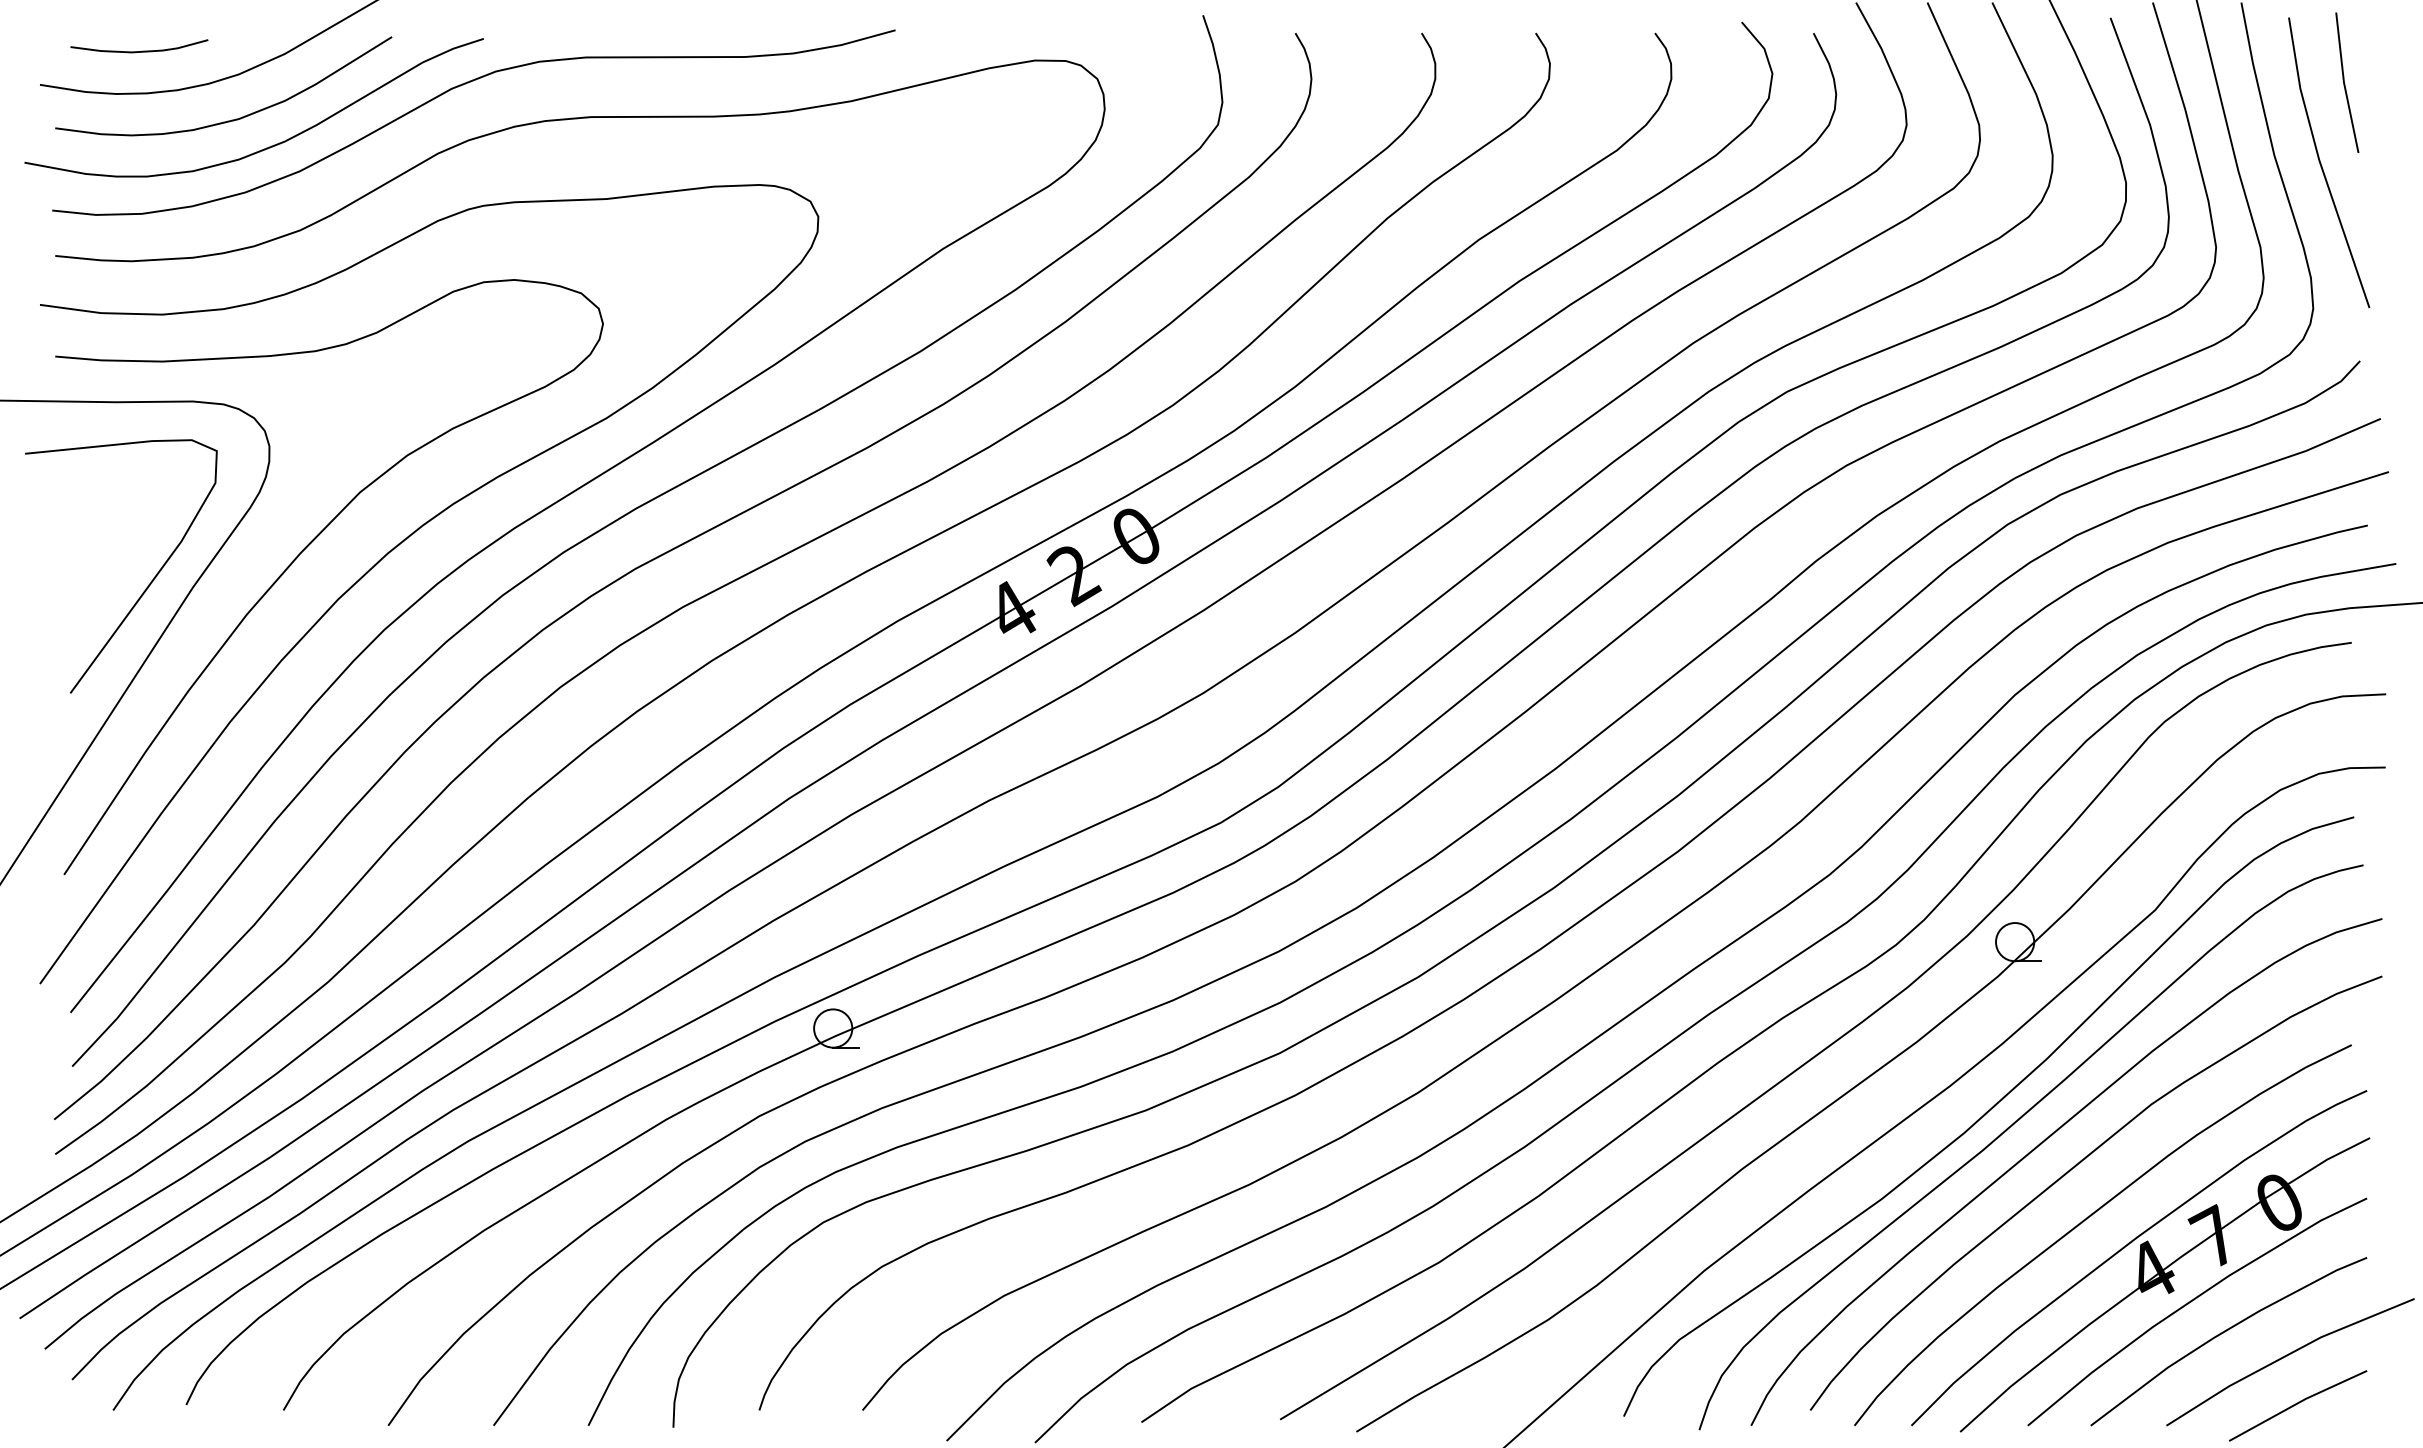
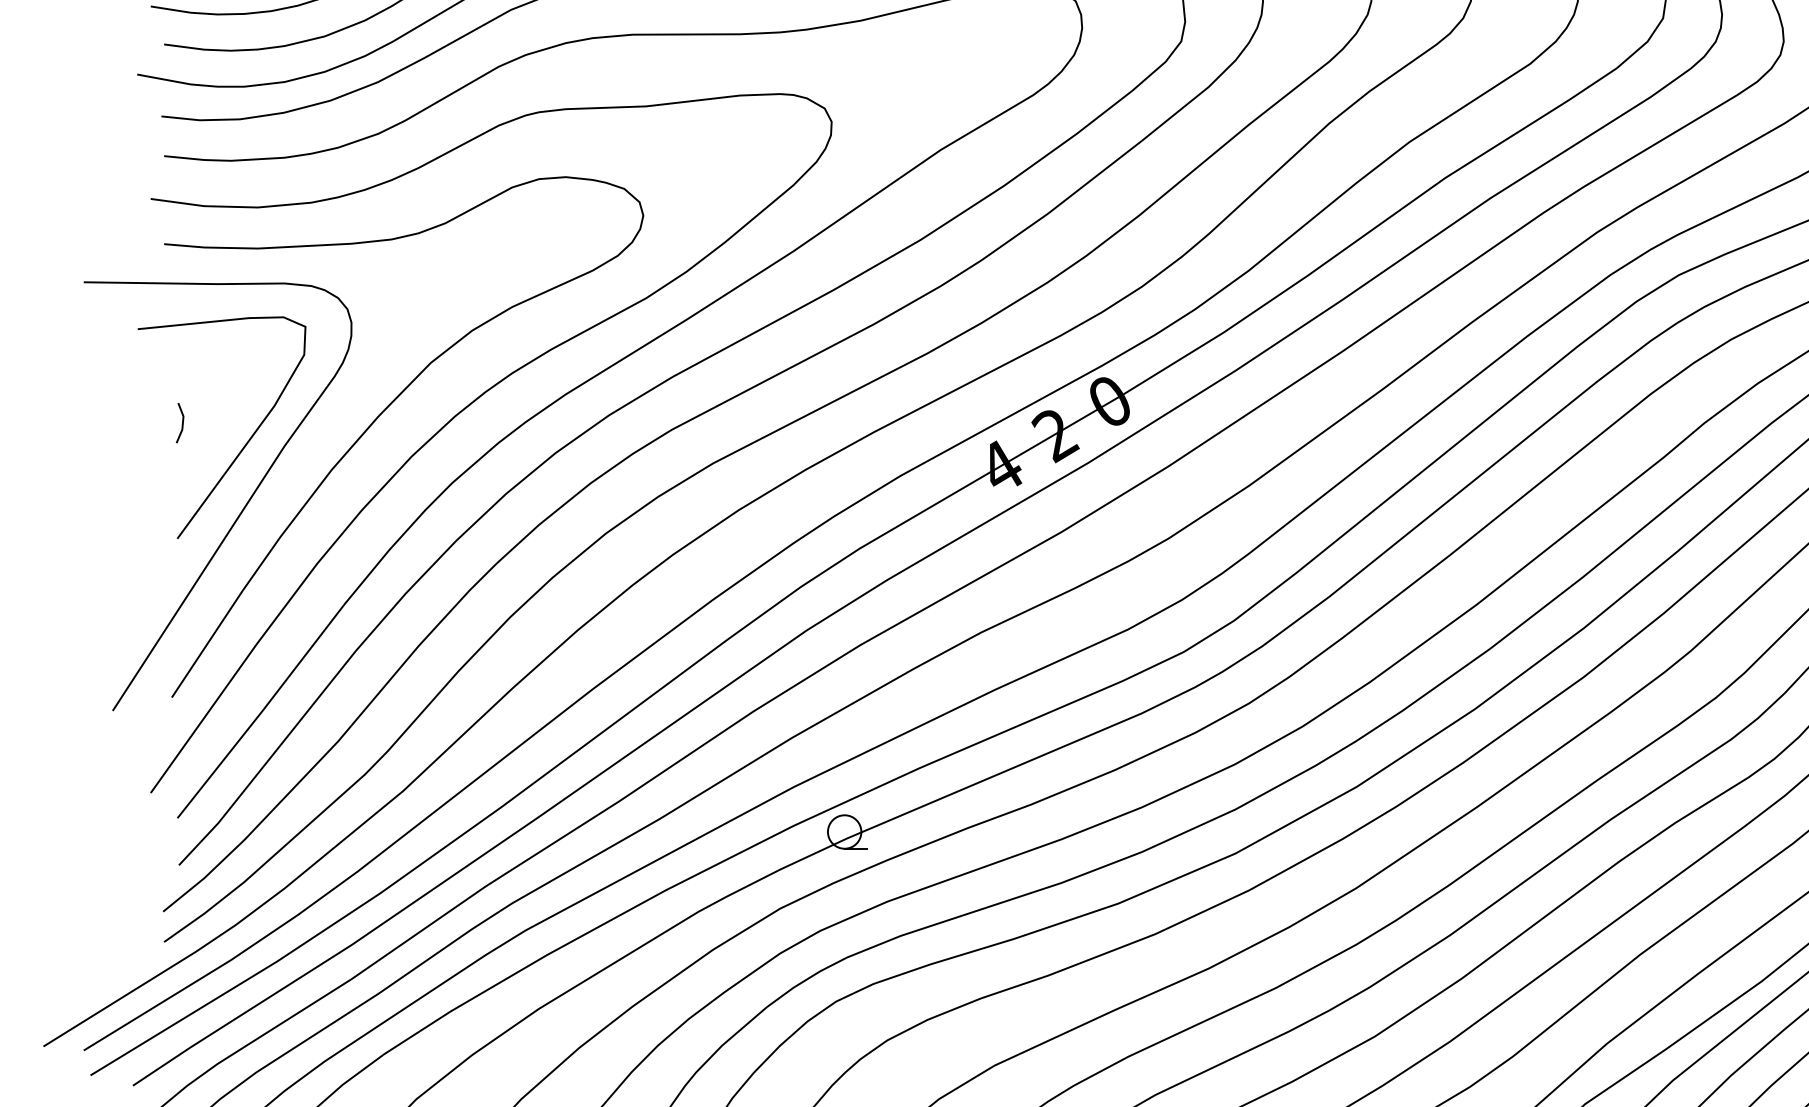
line: (75, 561) -> (181, 423), added

